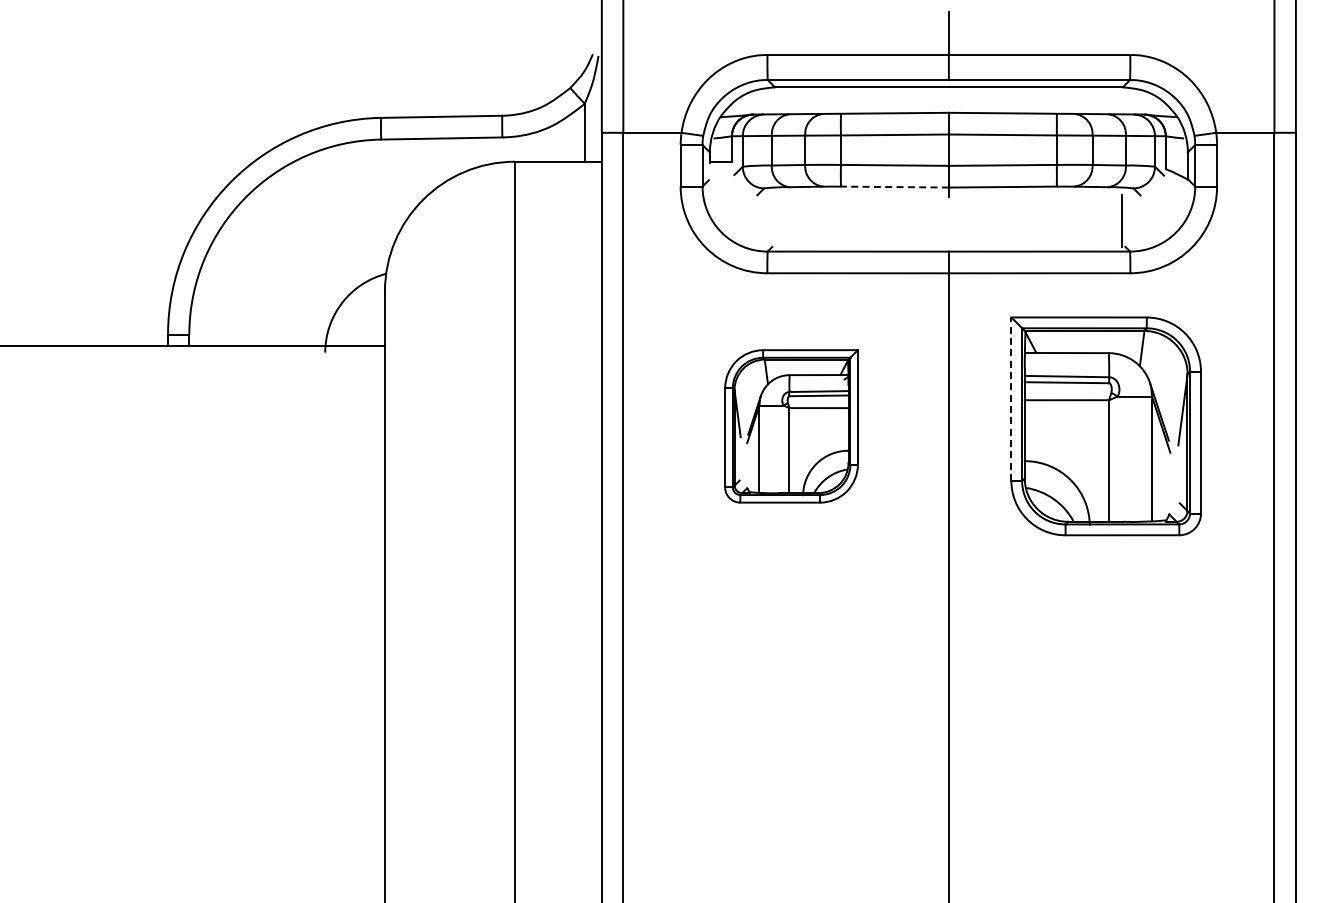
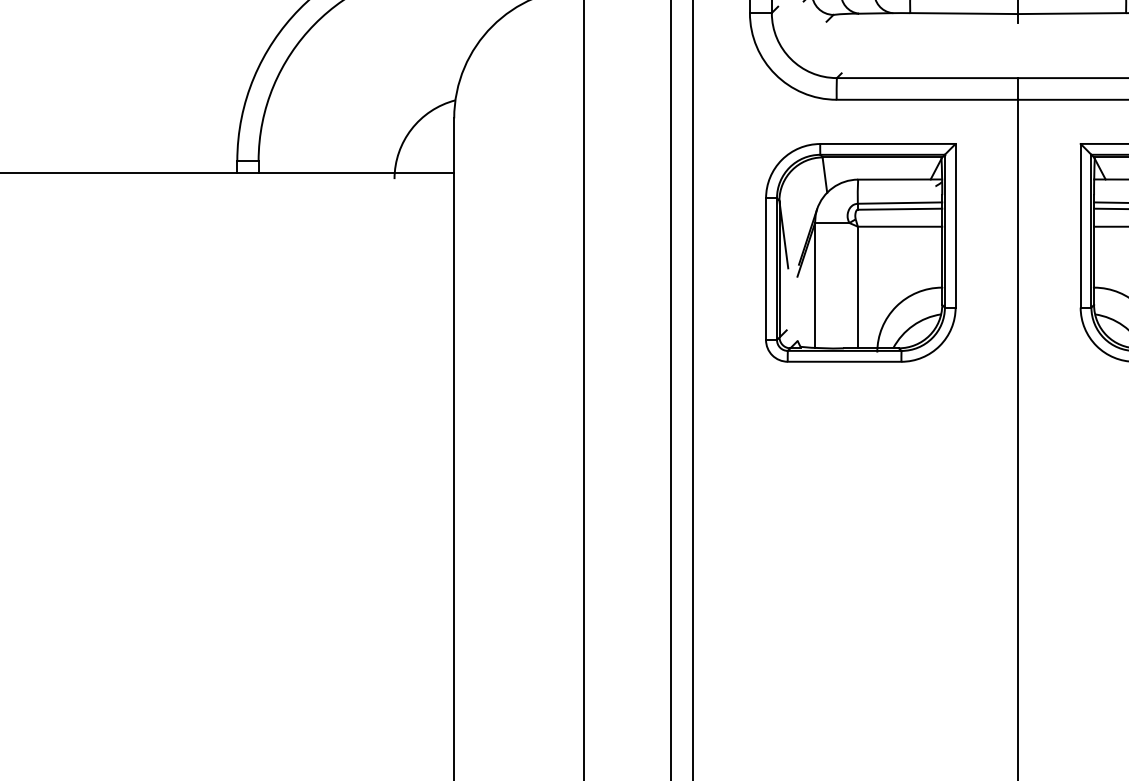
line: (894, 187) -> (963, 14), dashed -> solid
line: (1011, 399) -> (1080, 226), dashed -> solid
part: (791, 426) -> (860, 253), size x1.43

